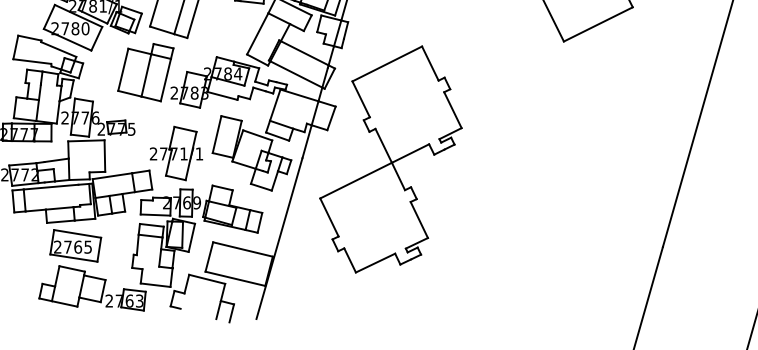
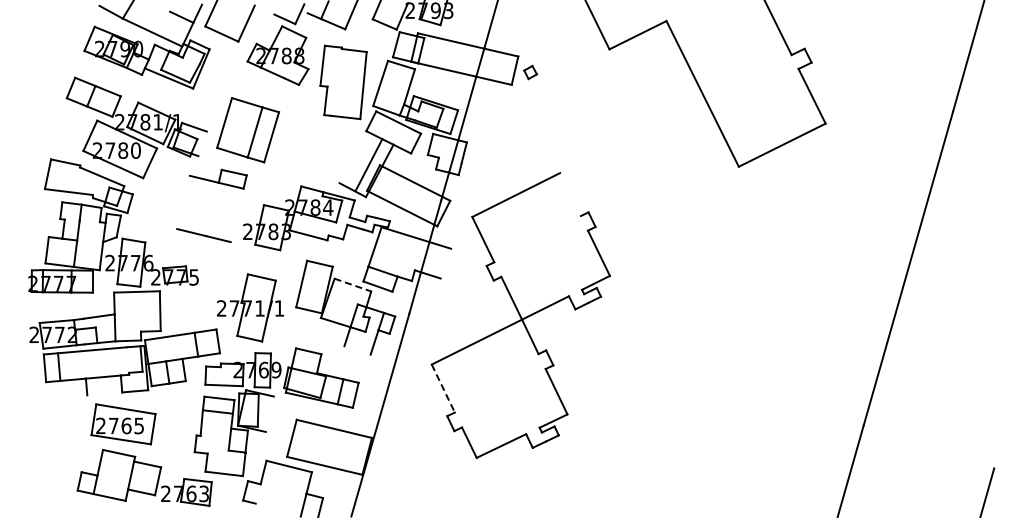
line: (138, 23) -> (202, 143), removed
line: (257, 34) -> (368, 165), moved
line: (430, 63) -> (570, 194), removed
line: (123, 69) -> (183, 202), removed
line: (146, 75) -> (212, 209), removed
line: (165, 80) -> (236, 215), removed
line: (331, 118) -> (445, 263), removed
line: (258, 135) -> (353, 285), solid -> dashed
line: (261, 187) -> (357, 350), removed
line: (329, 217) -> (443, 388), solid -> dashed
line: (60, 221) -> (104, 393), removed
line: (191, 237) -> (269, 413), removed

